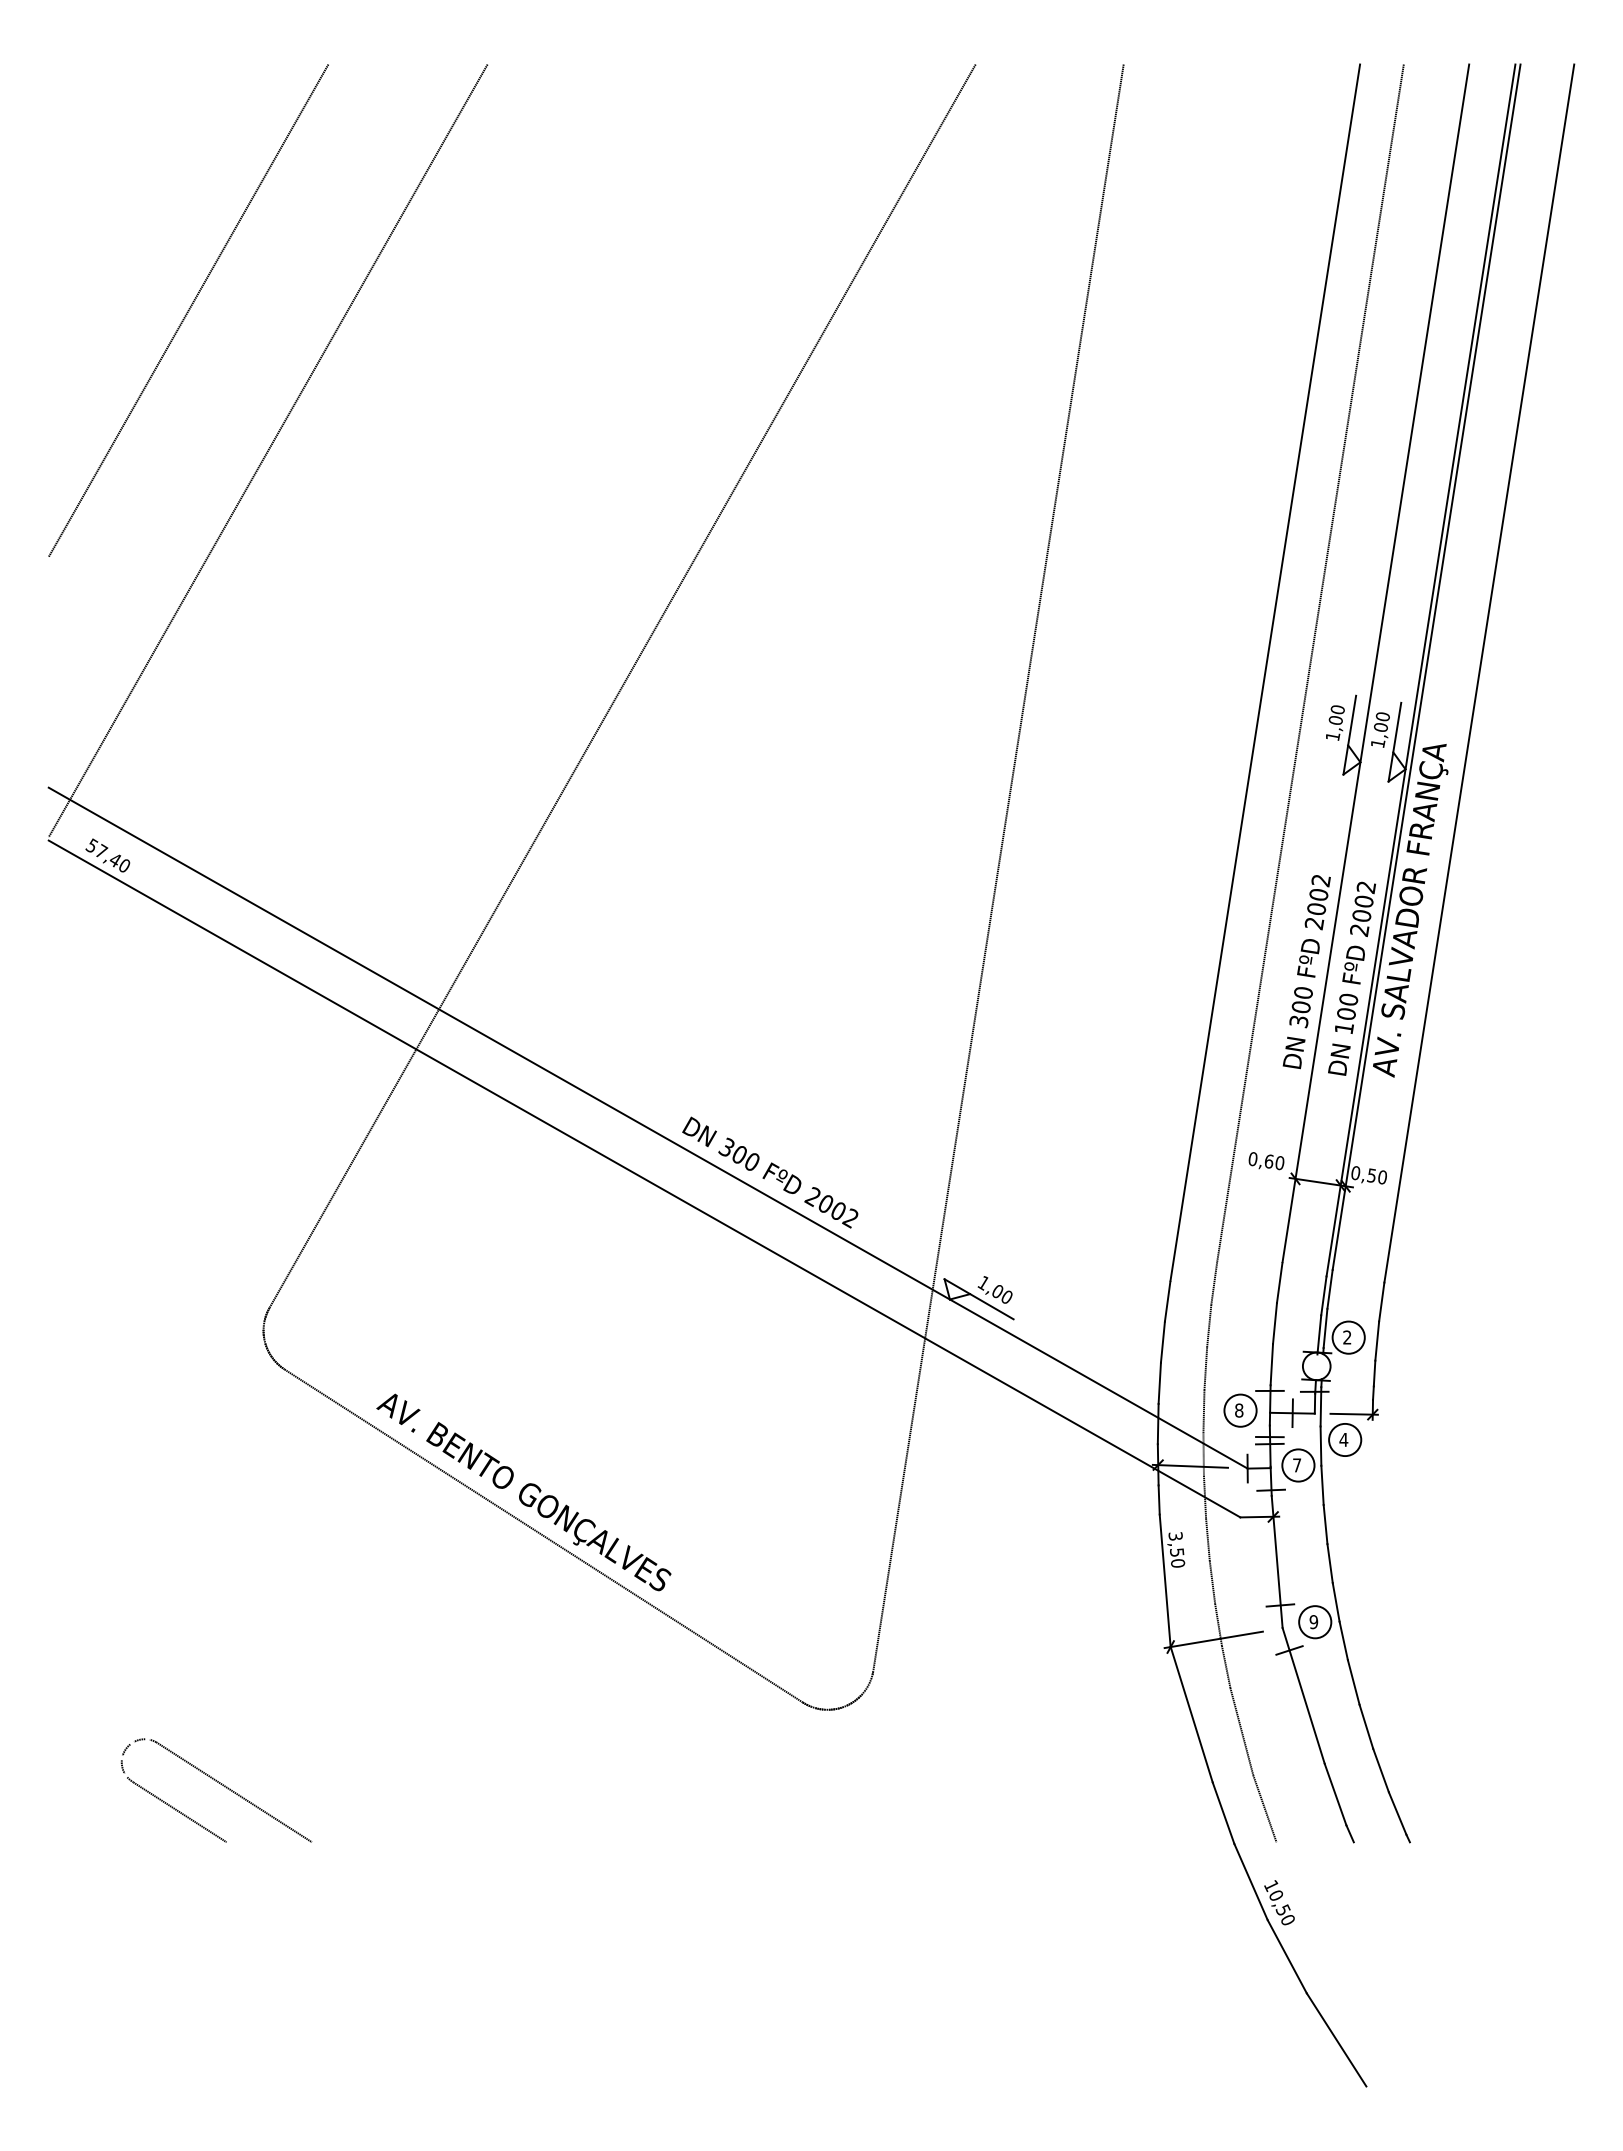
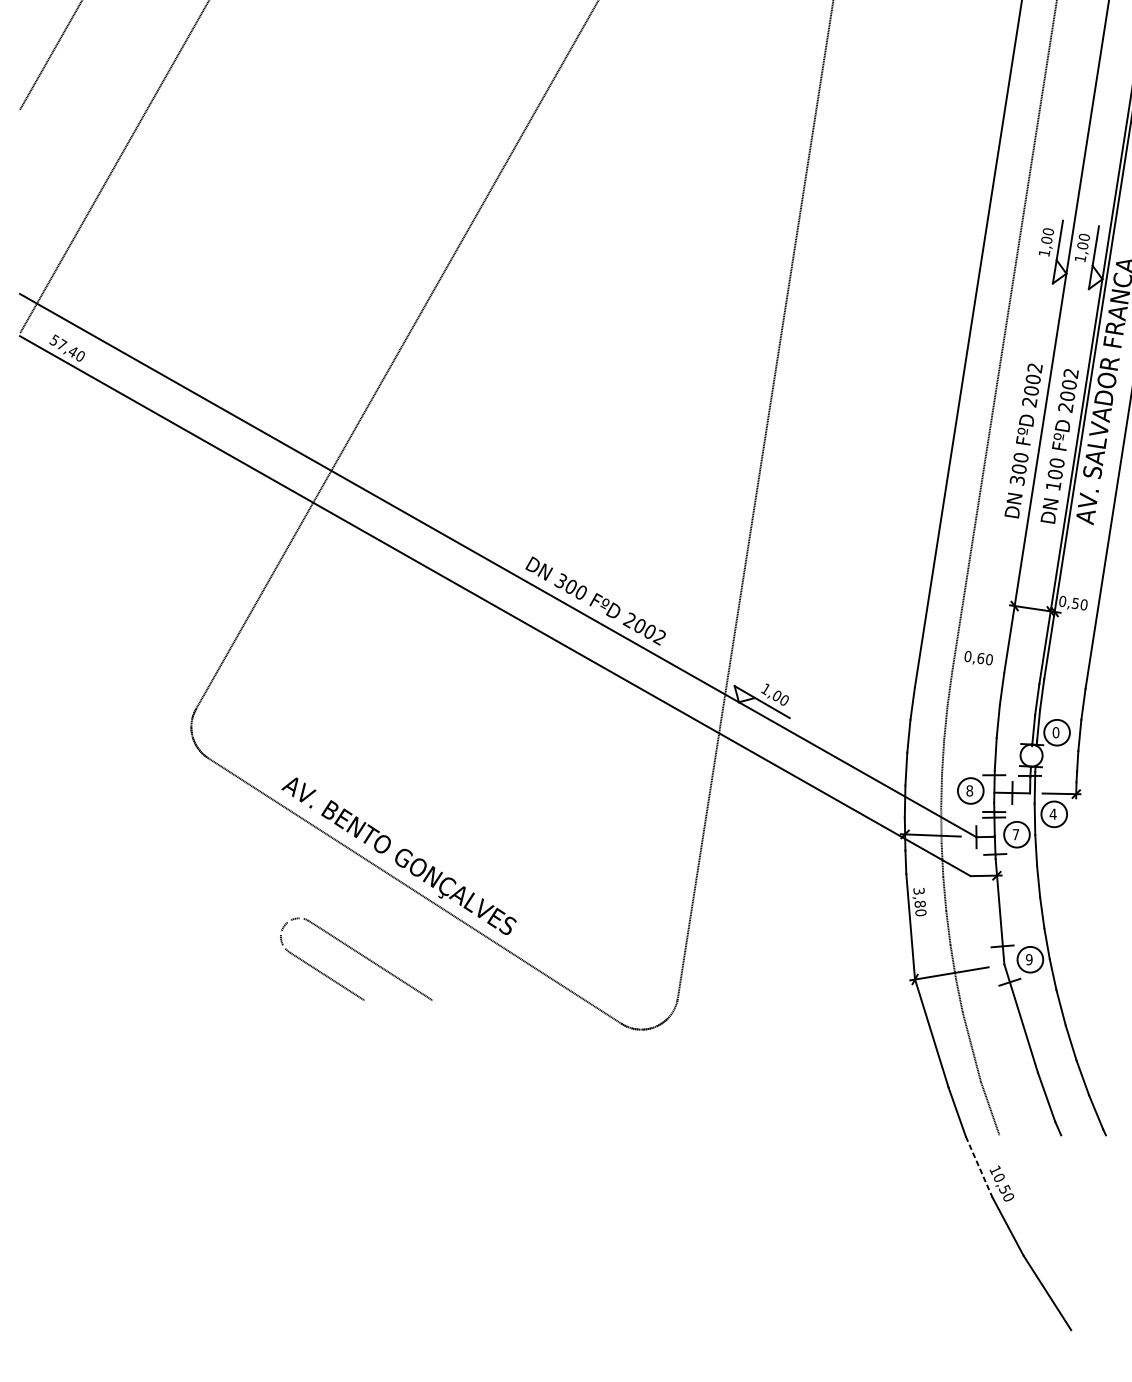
text: (1266, 1161) -> (978, 658), moved
text: (1347, 1337) -> (1056, 732), 2 -> 0
text: (1177, 1552) -> (920, 904), 3,50 -> 3,80
part: (220, 1784) -> (359, 954), moved
line: (1251, 1882) -> (979, 1167), solid -> dashed

